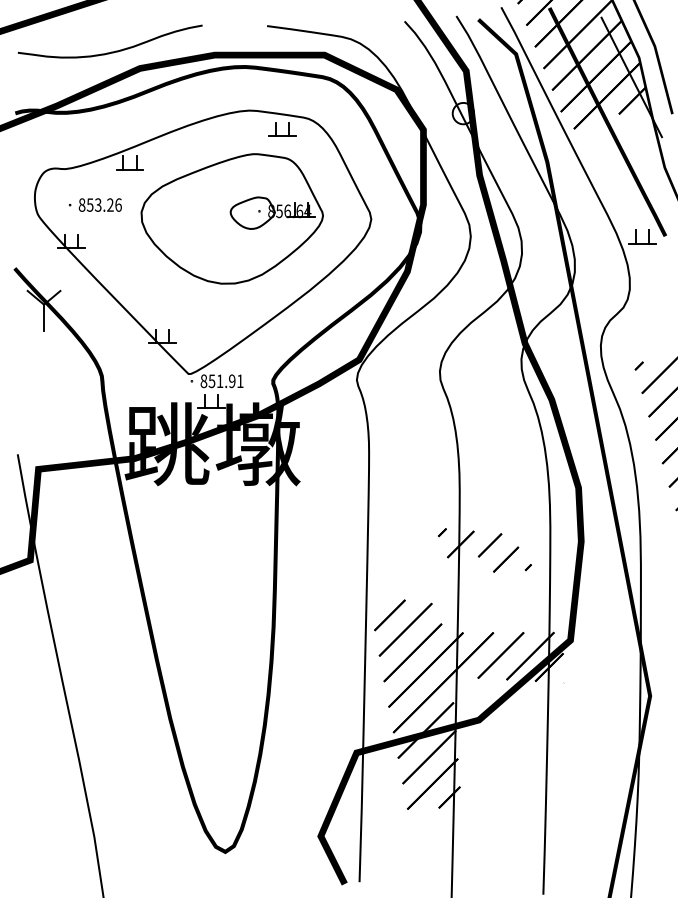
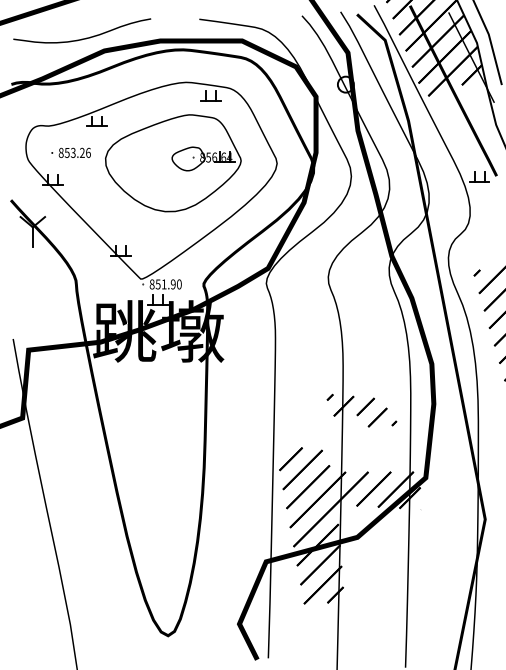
text: (240, 381) -> (179, 284), 851.91 -> 851.90

